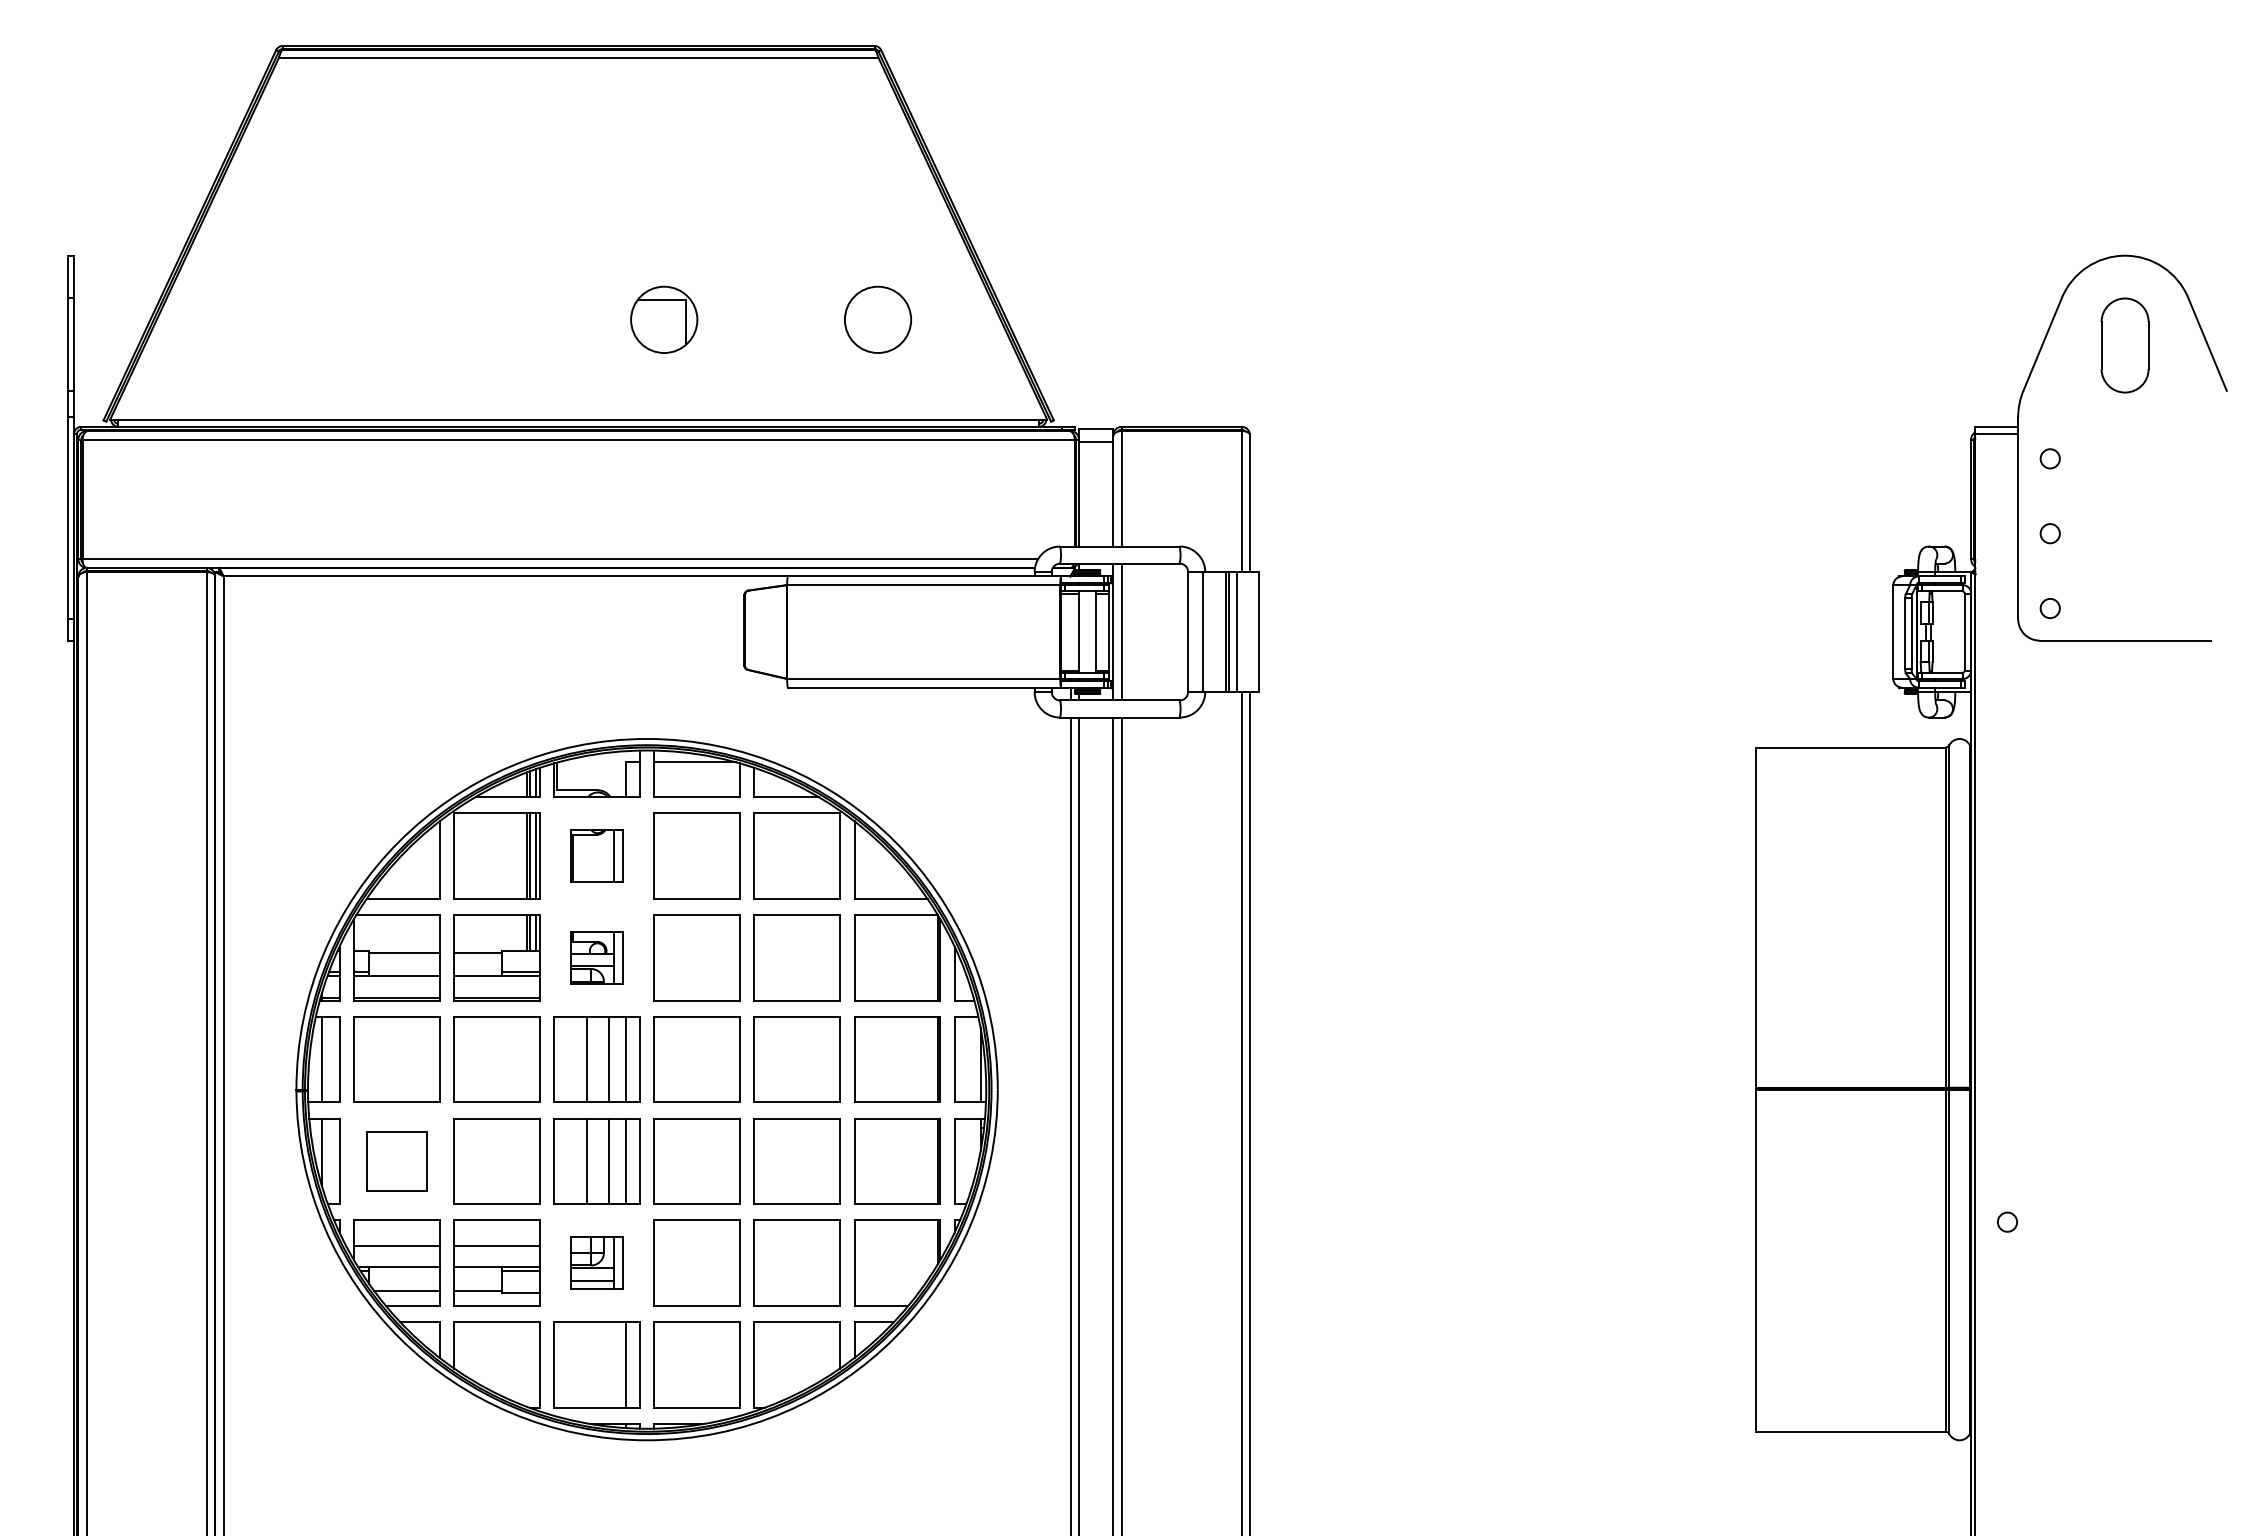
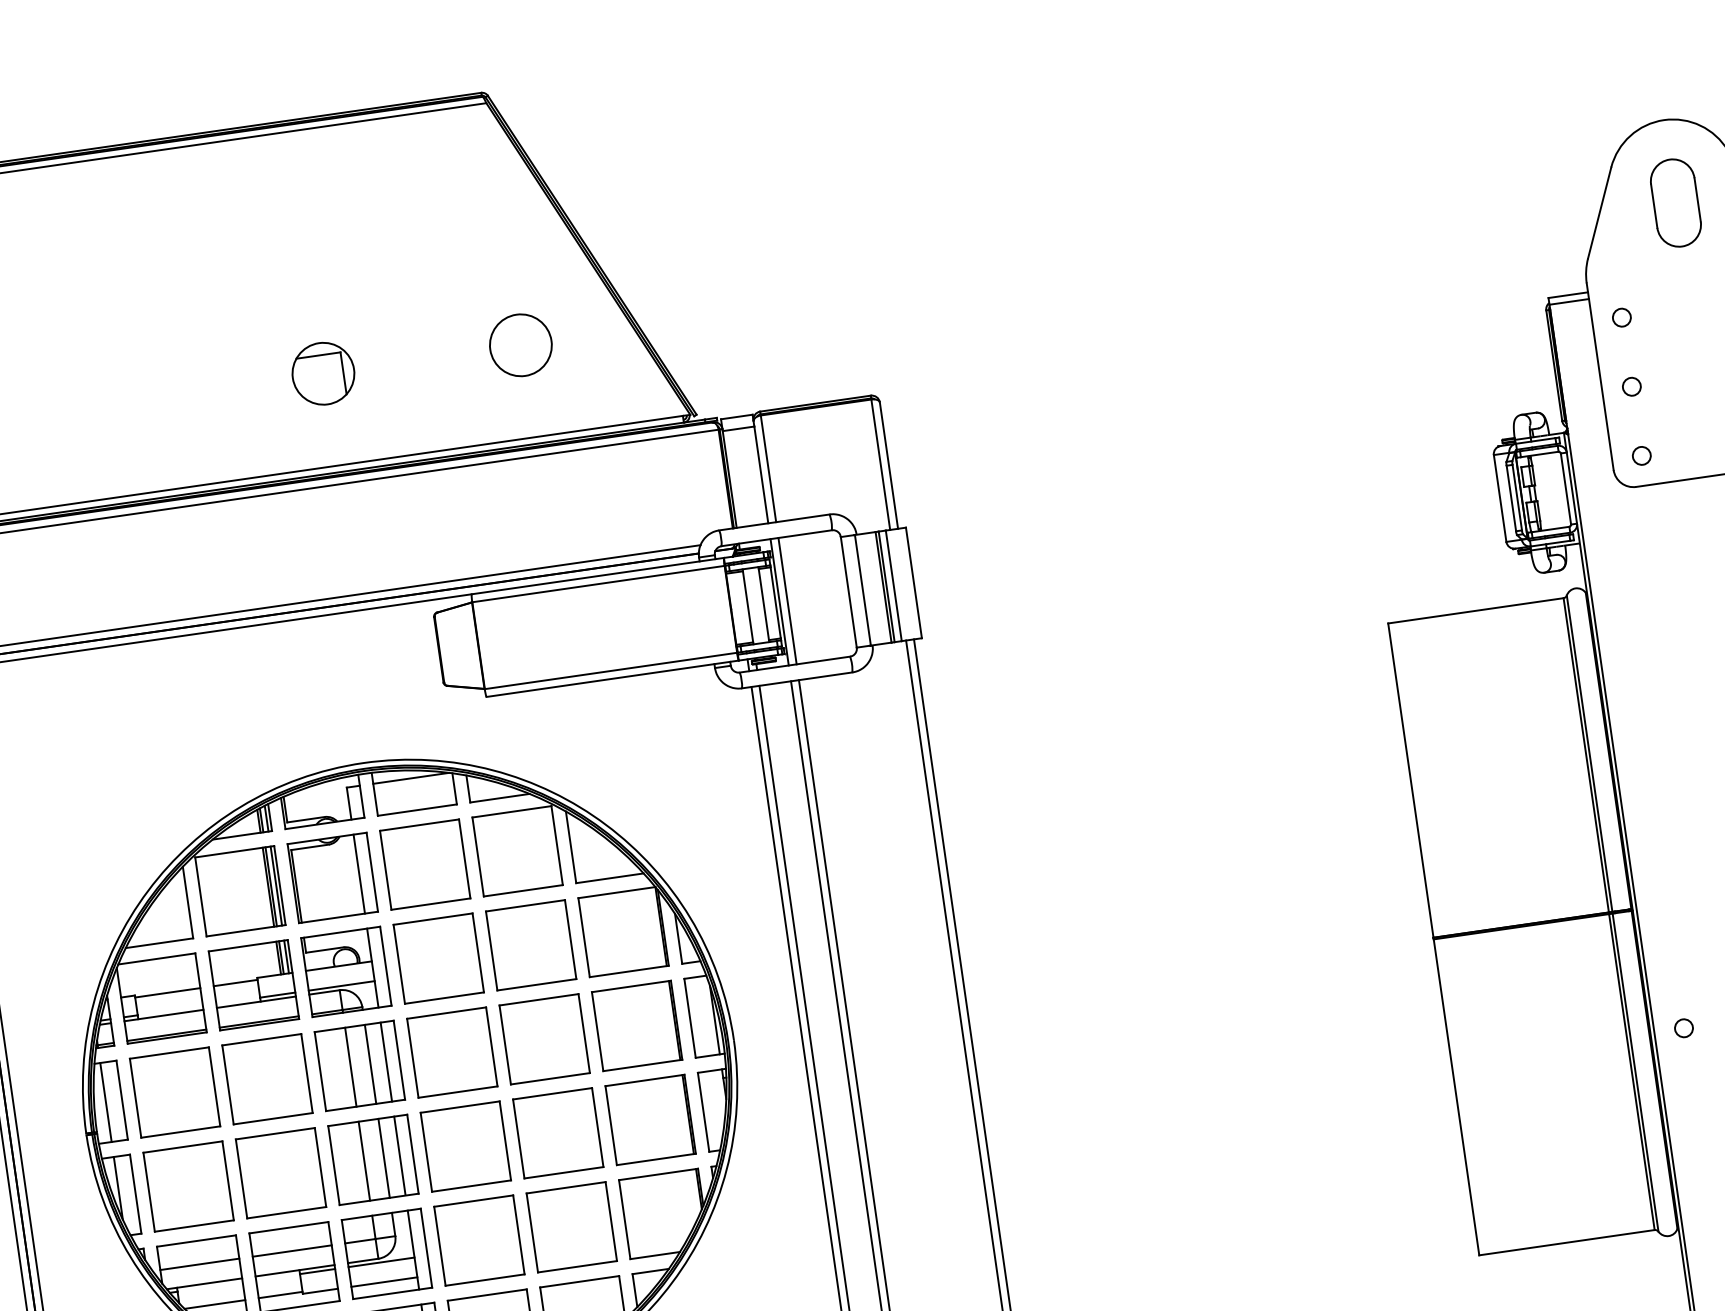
part: (596, 855) -> (332, 877), size x1.67
part: (596, 957) -> (345, 971), size x1.67
part: (396, 1161) -> (188, 1186), size x1.43
part: (596, 1262) -> (386, 1253), size x1.67

